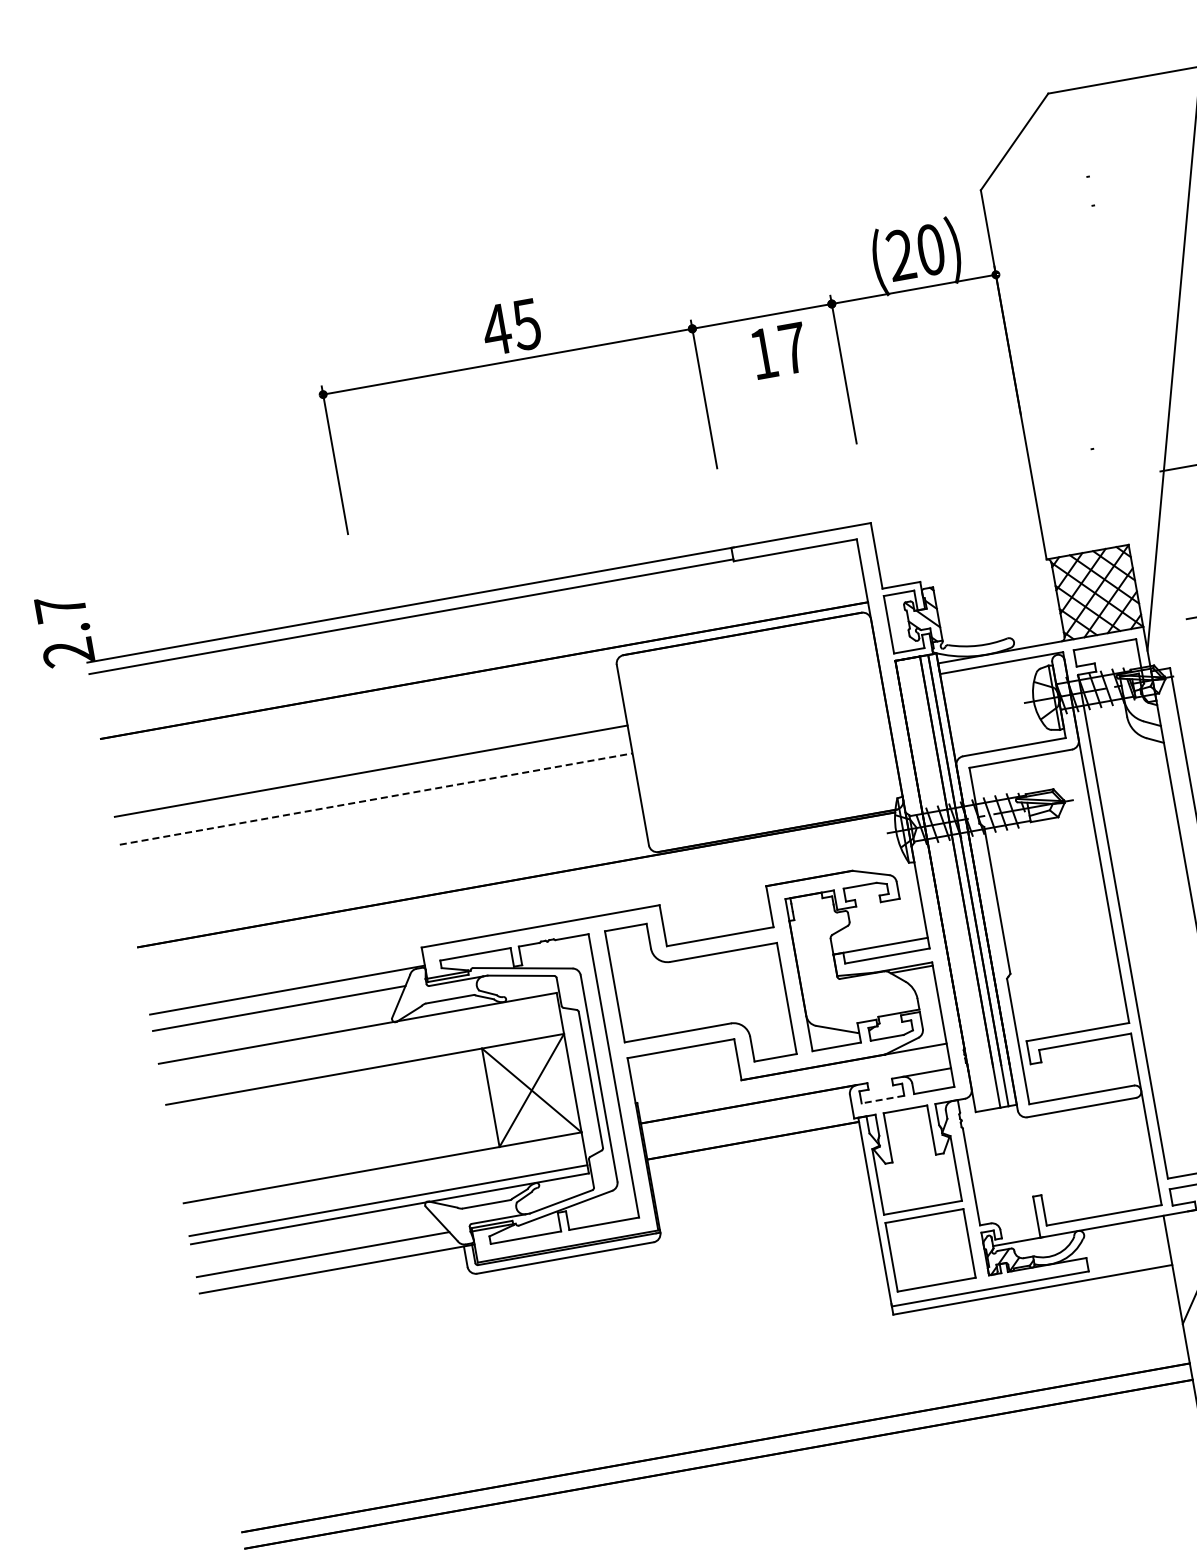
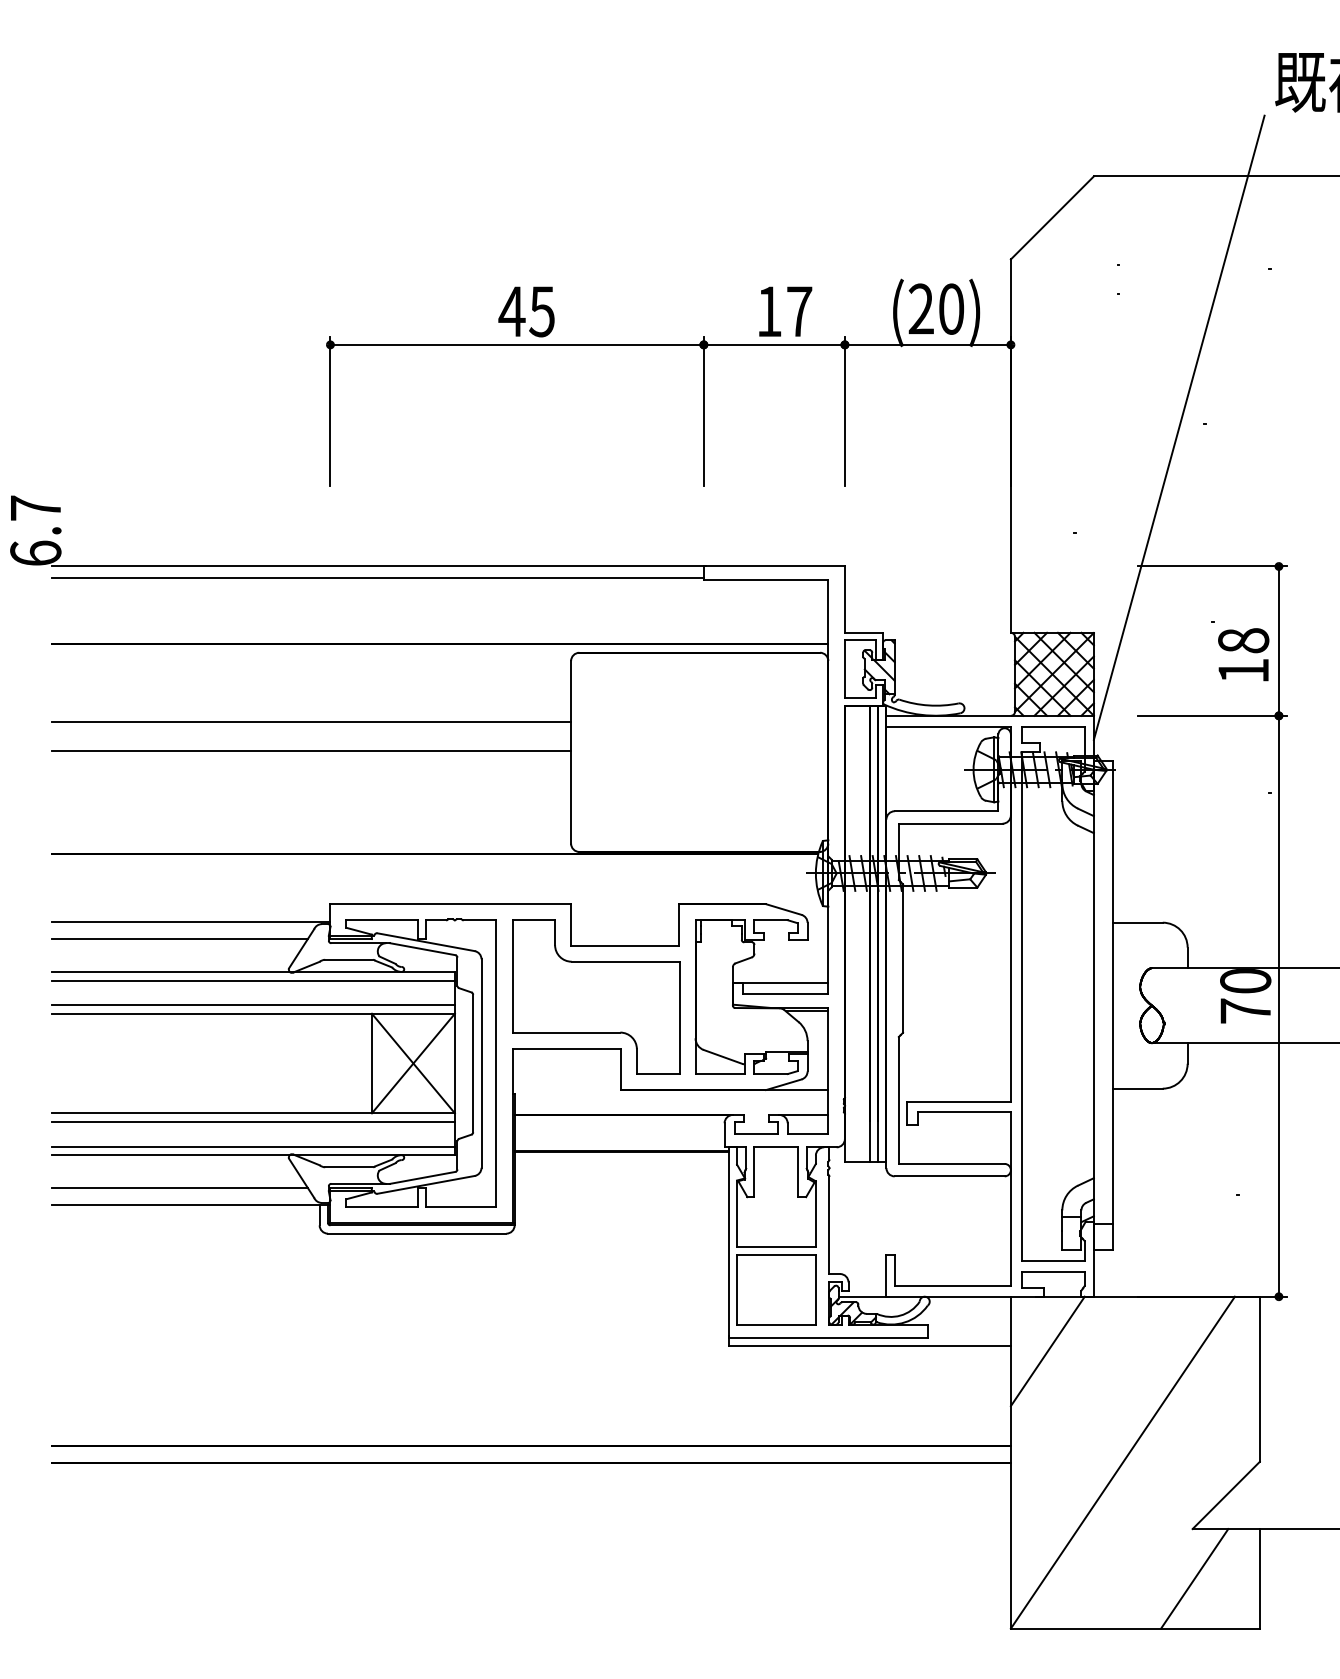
text: (779, 350) -> (785, 311), moved
text: (68, 652) -> (35, 553), 2.7 -> 6.7
line: (376, 798) -> (312, 750), dashed -> solid
line: (359, 1036) -> (253, 980), added
line: (363, 1061) -> (253, 1005), added
line: (883, 1099) -> (756, 1133), dashed -> solid
line: (383, 1175) -> (253, 1121), added

